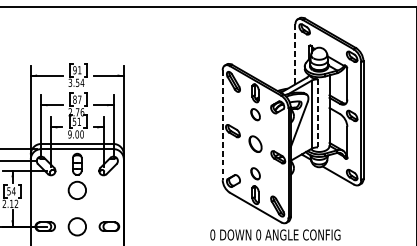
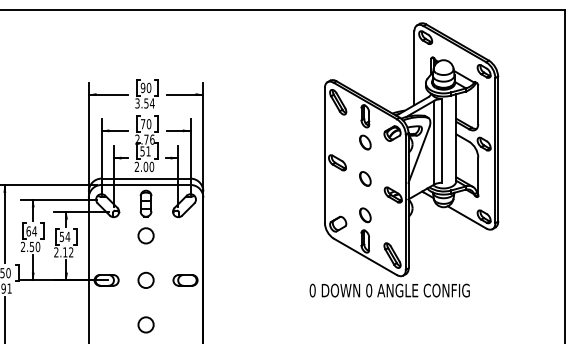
line: (295, 54) -> (414, 68), dashed -> solid
text: (79, 69) -> (148, 87), 91 -> 90
text: (76, 99) -> (145, 124), 87 -> 70
line: (318, 113) -> (442, 141), dashed -> solid
line: (222, 125) -> (324, 155), dashed -> solid
text: (69, 134) -> (136, 167), 9.00 -> 2.00
part: (255, 143) -> (365, 178), size x0.71
circle: (76, 190) -> (145, 235), size x0.71
circle: (76, 225) -> (145, 279), size x0.71

